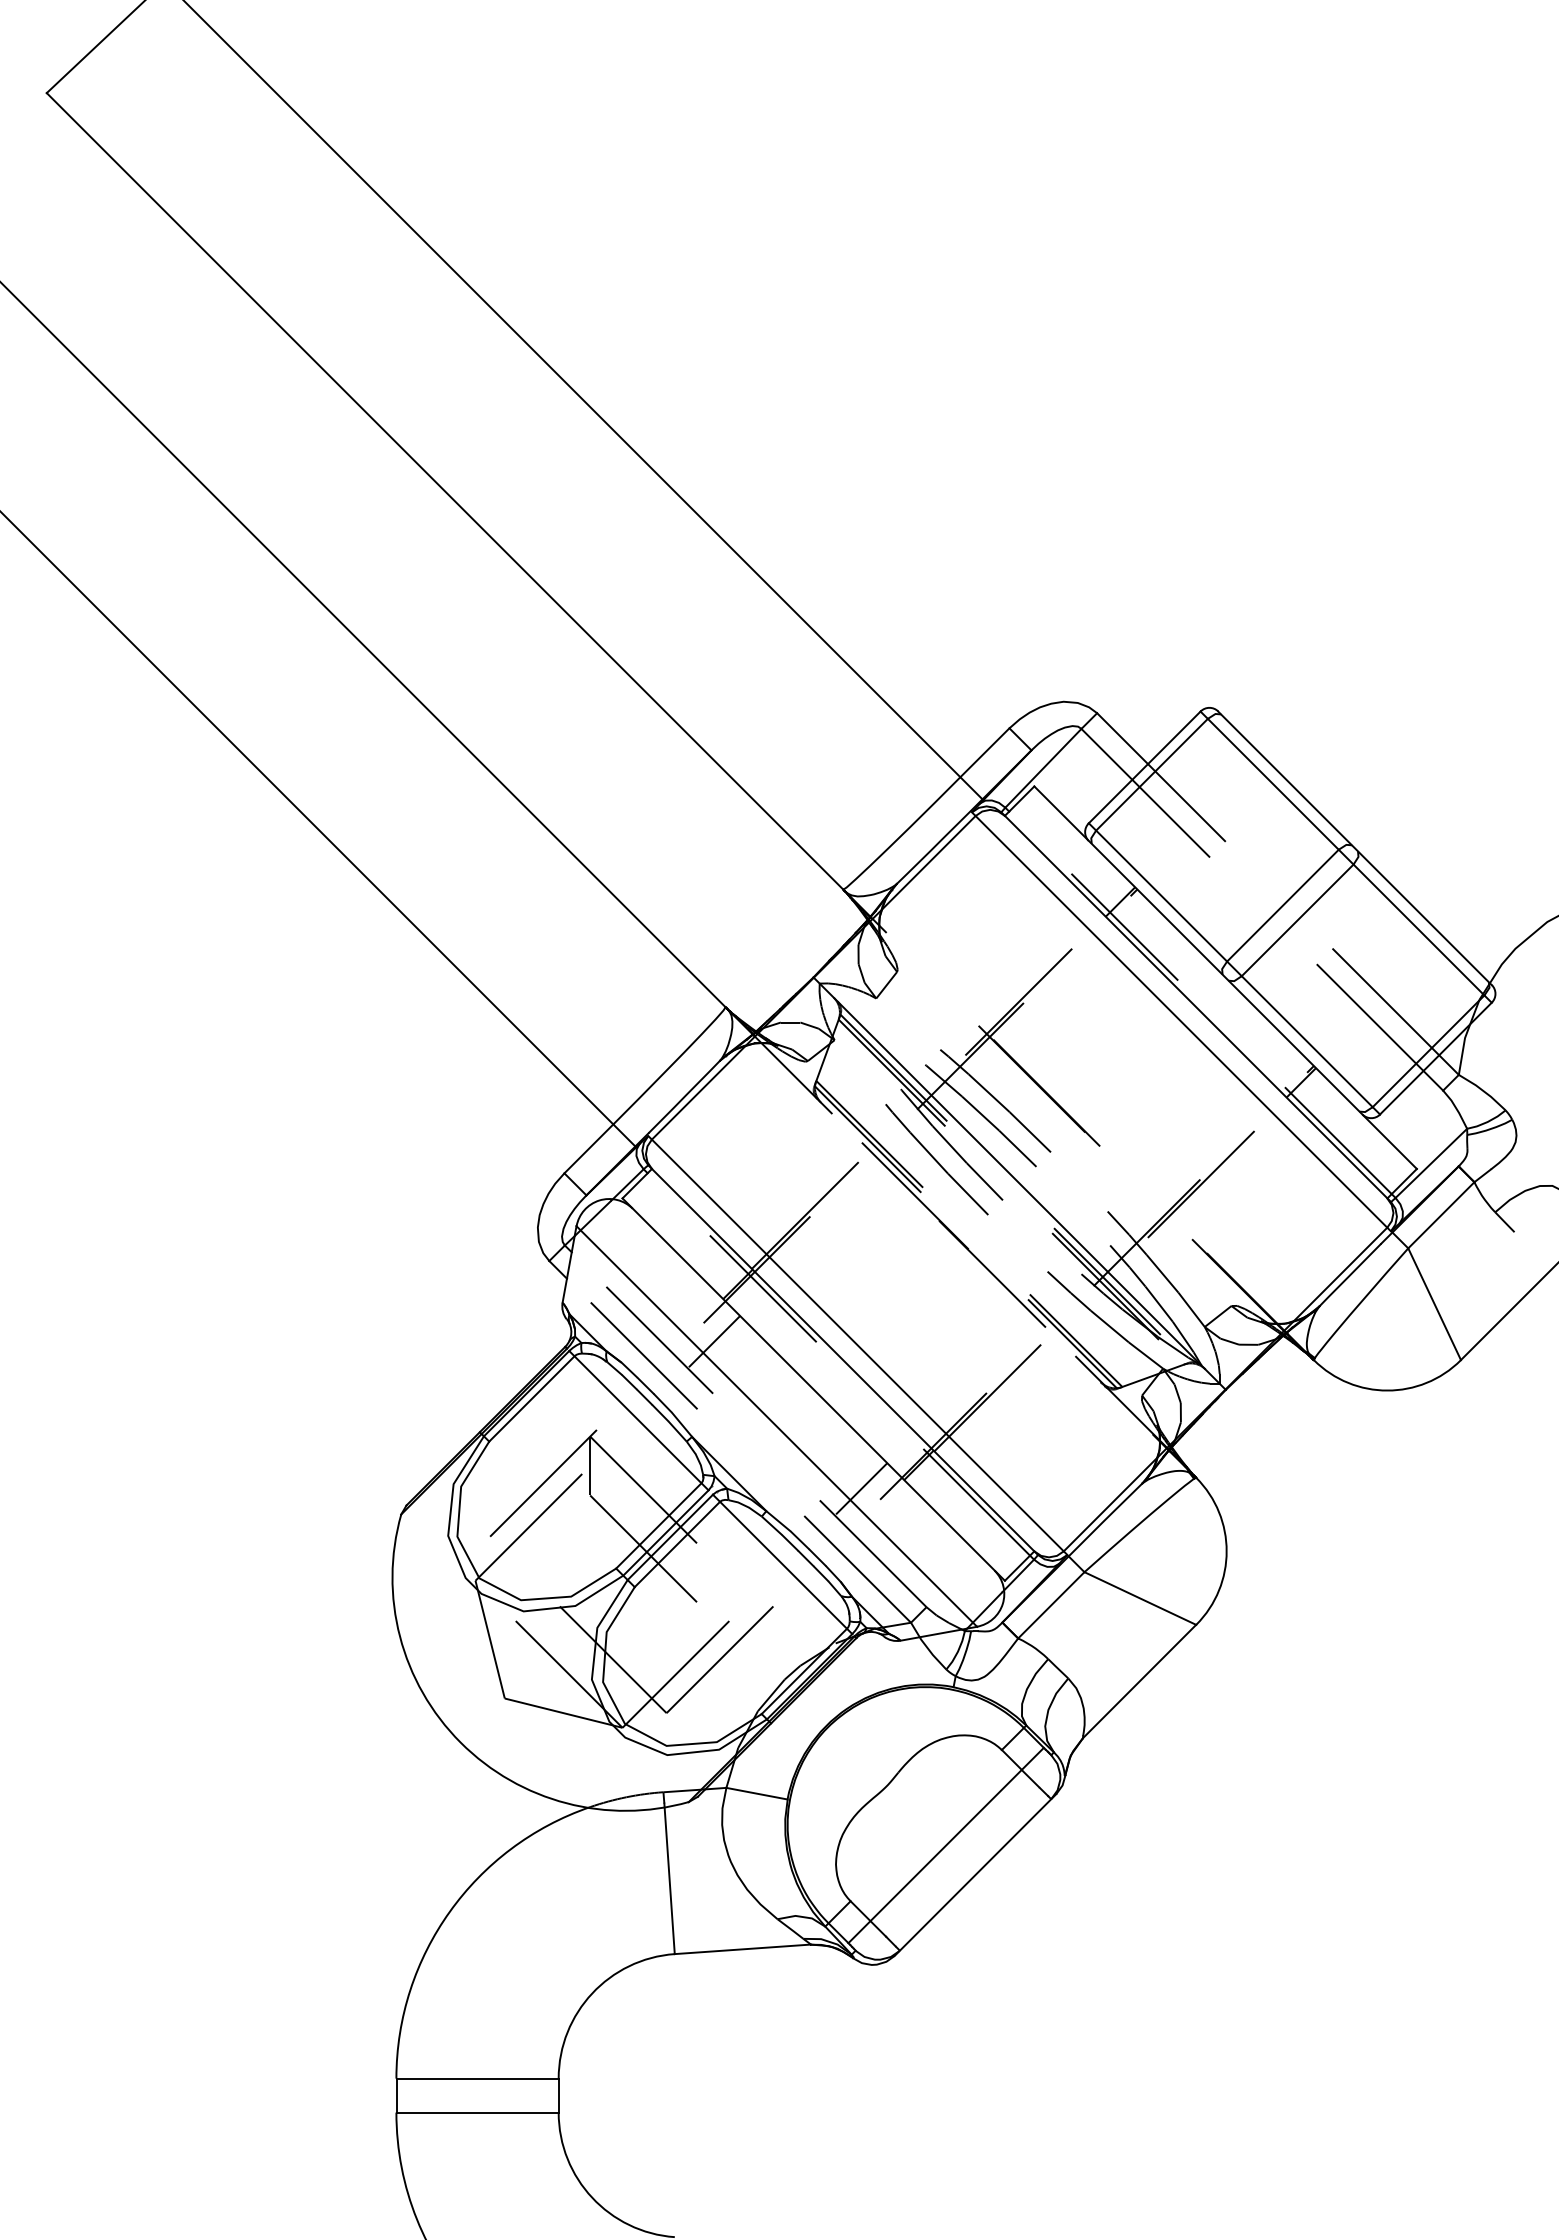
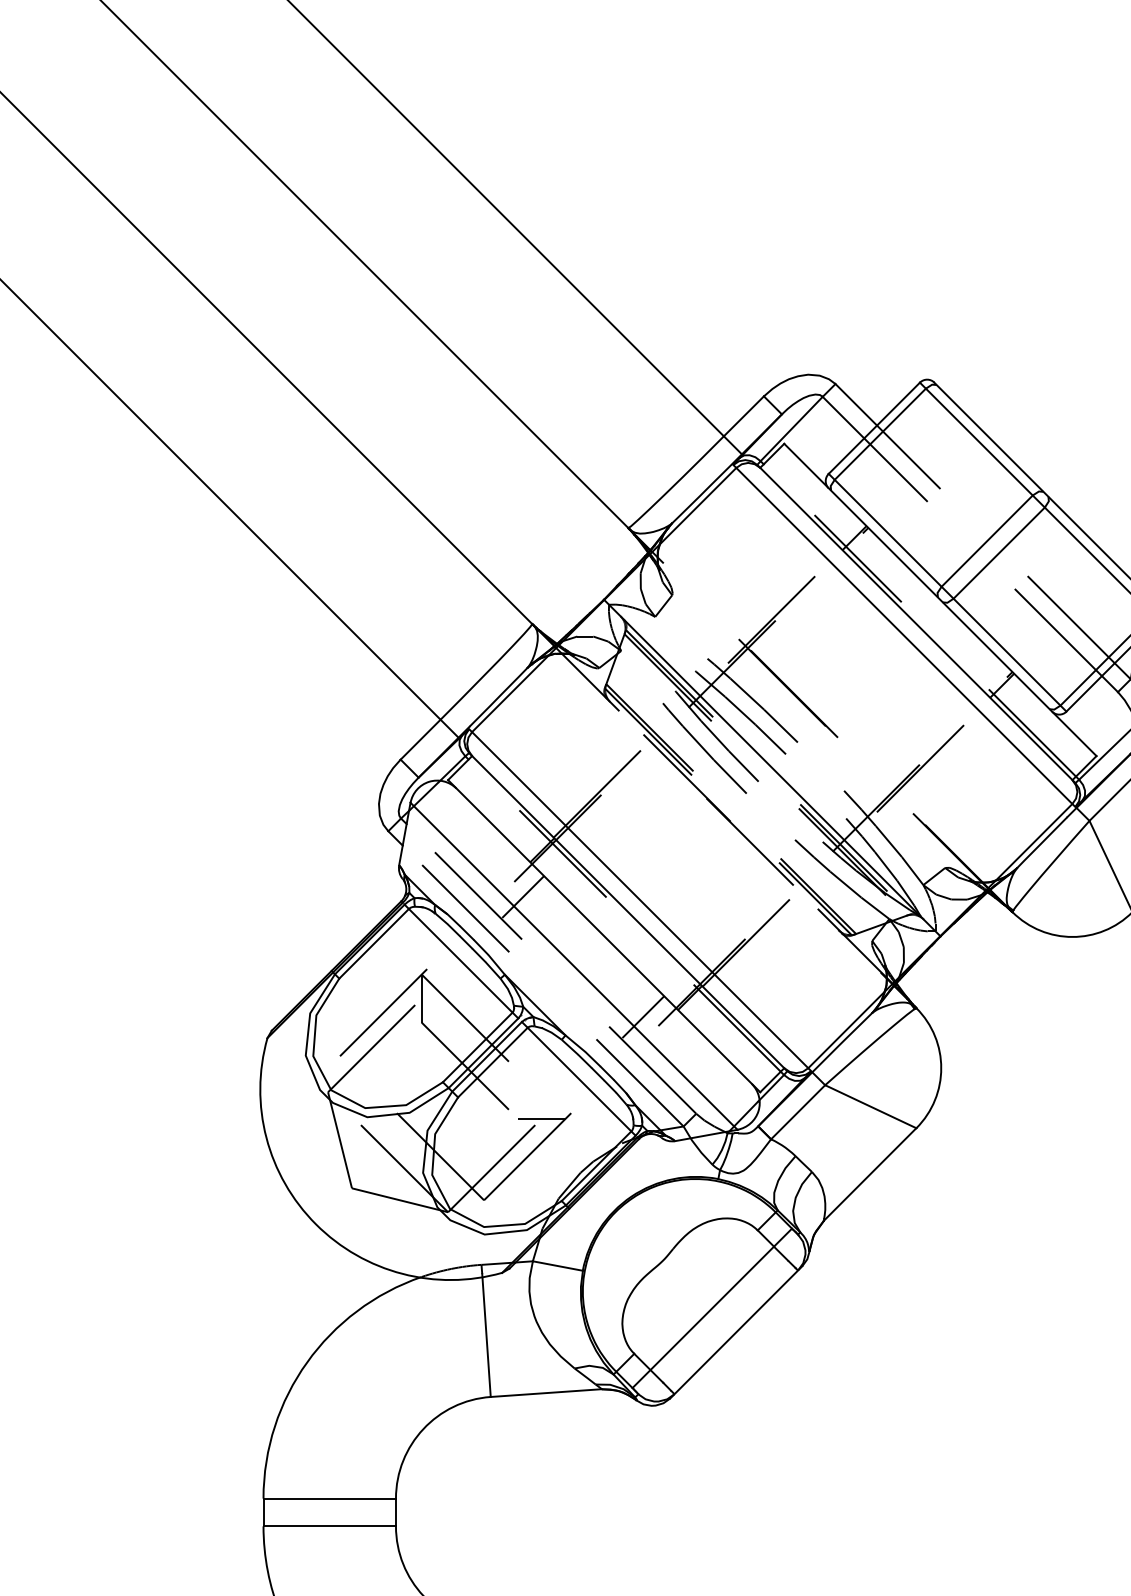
line: (736, 1613) -> (541, 1118), added

